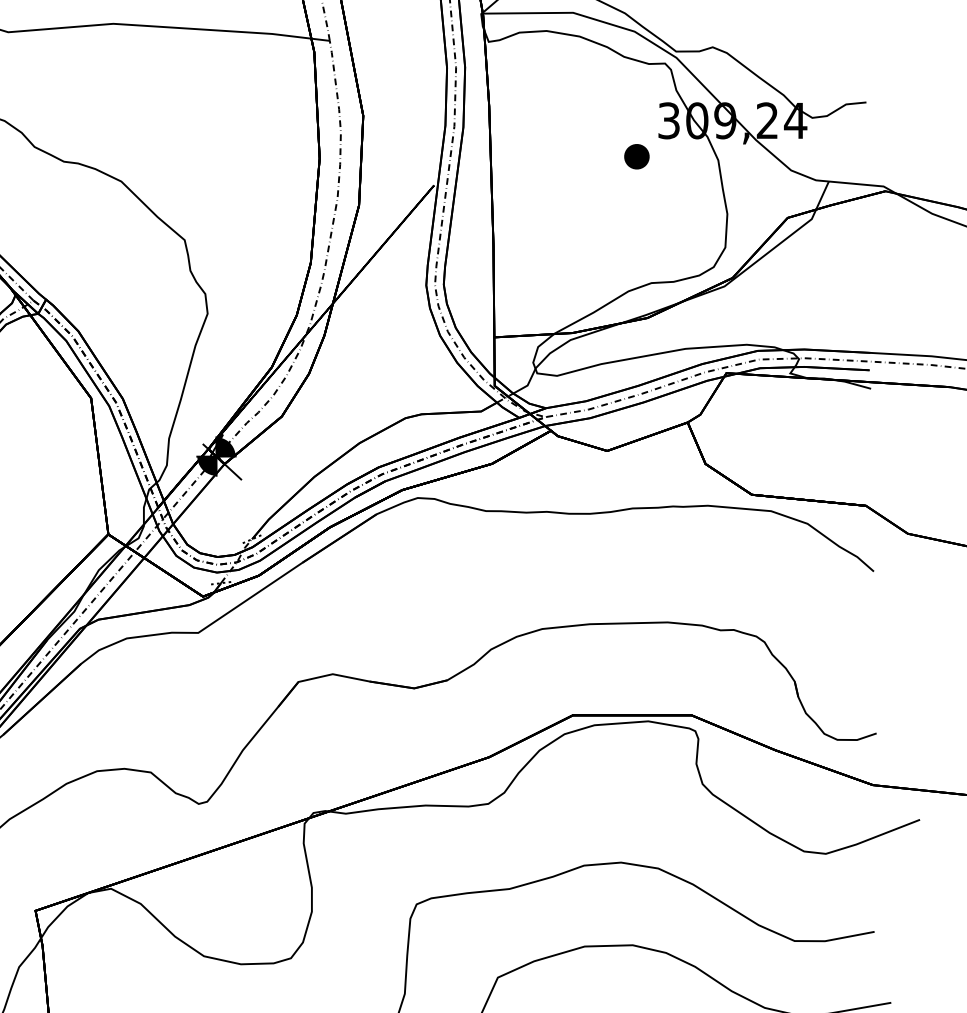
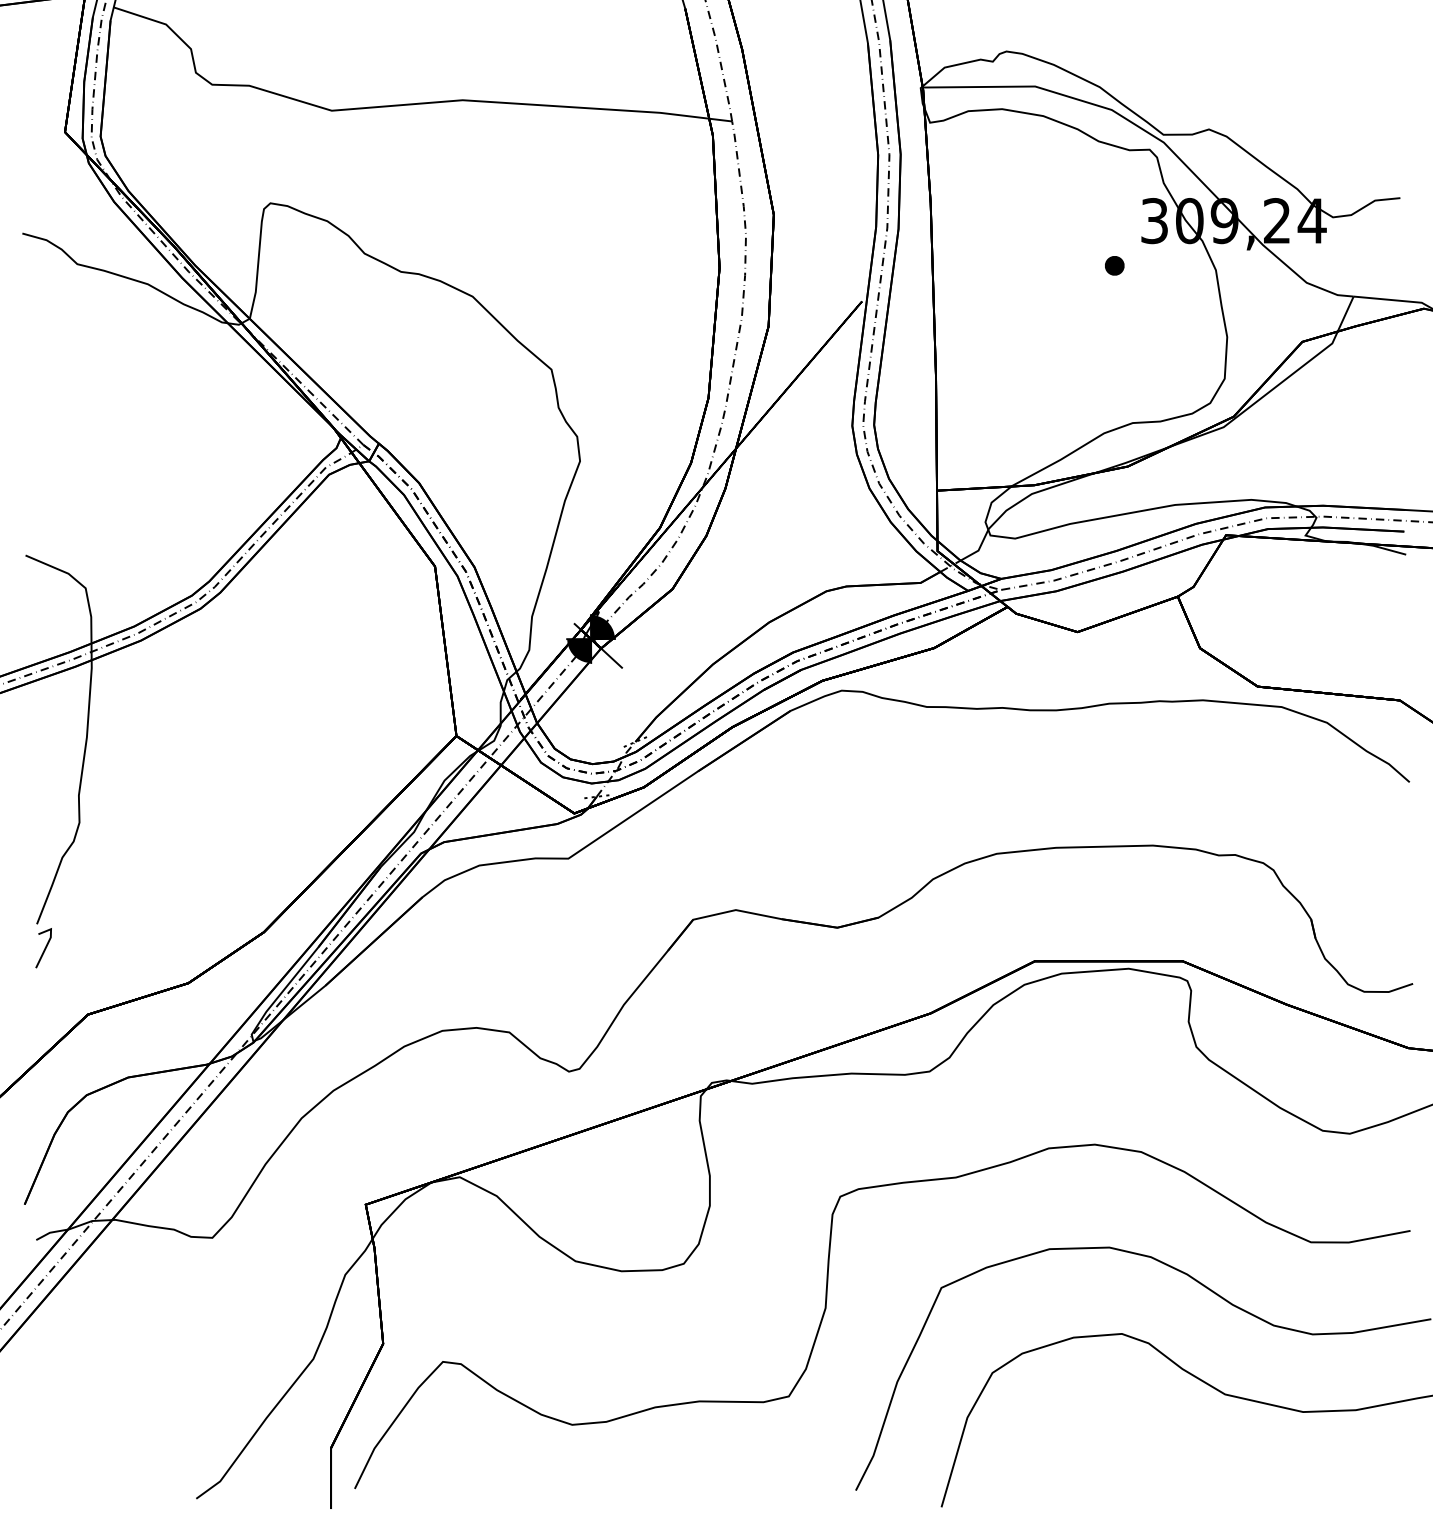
part: (636, 156) -> (1114, 265), size x0.62

